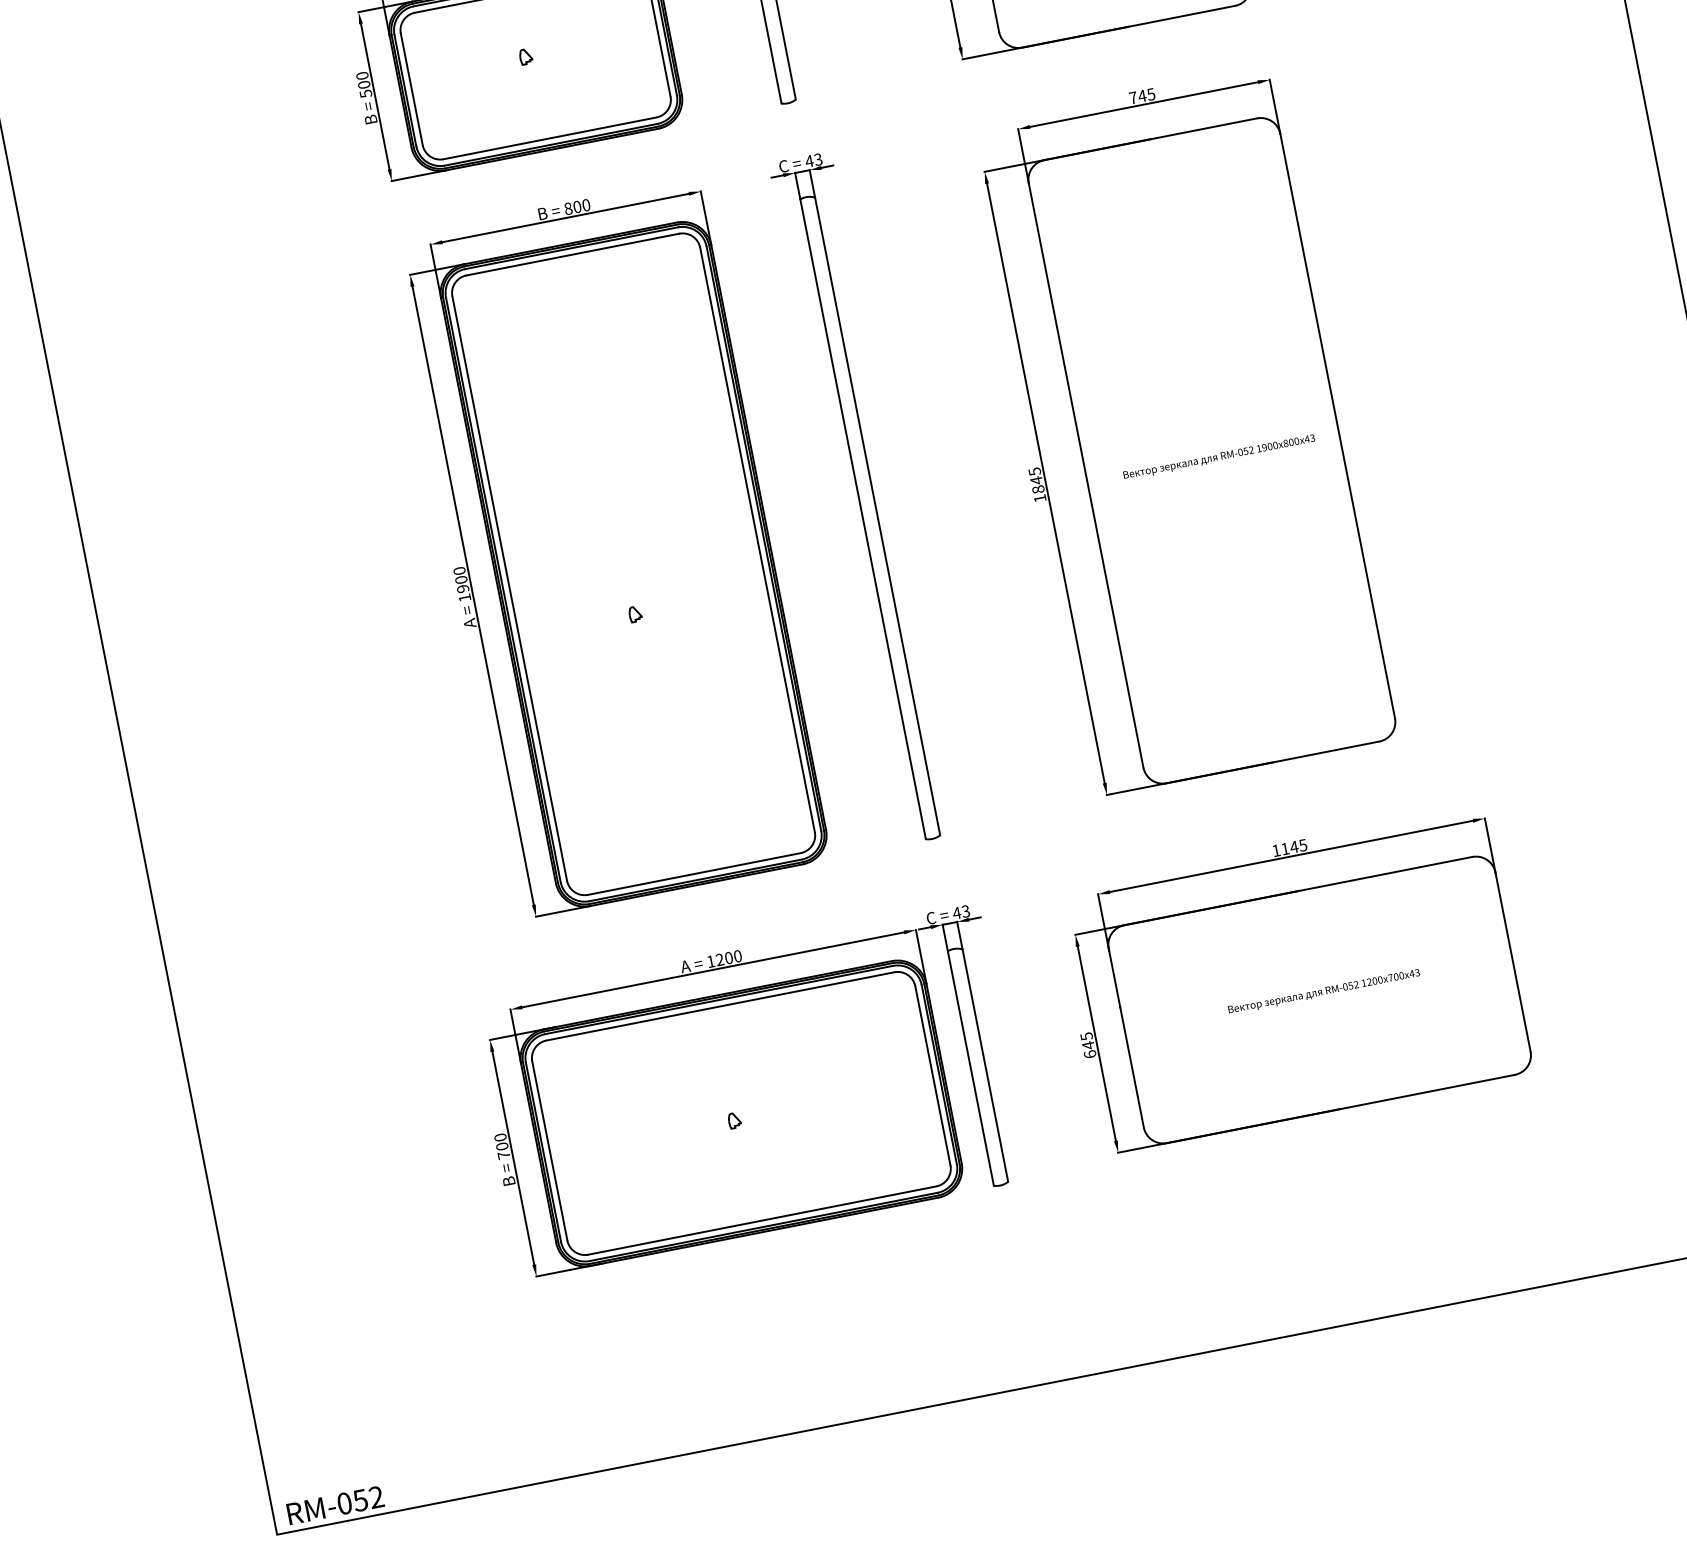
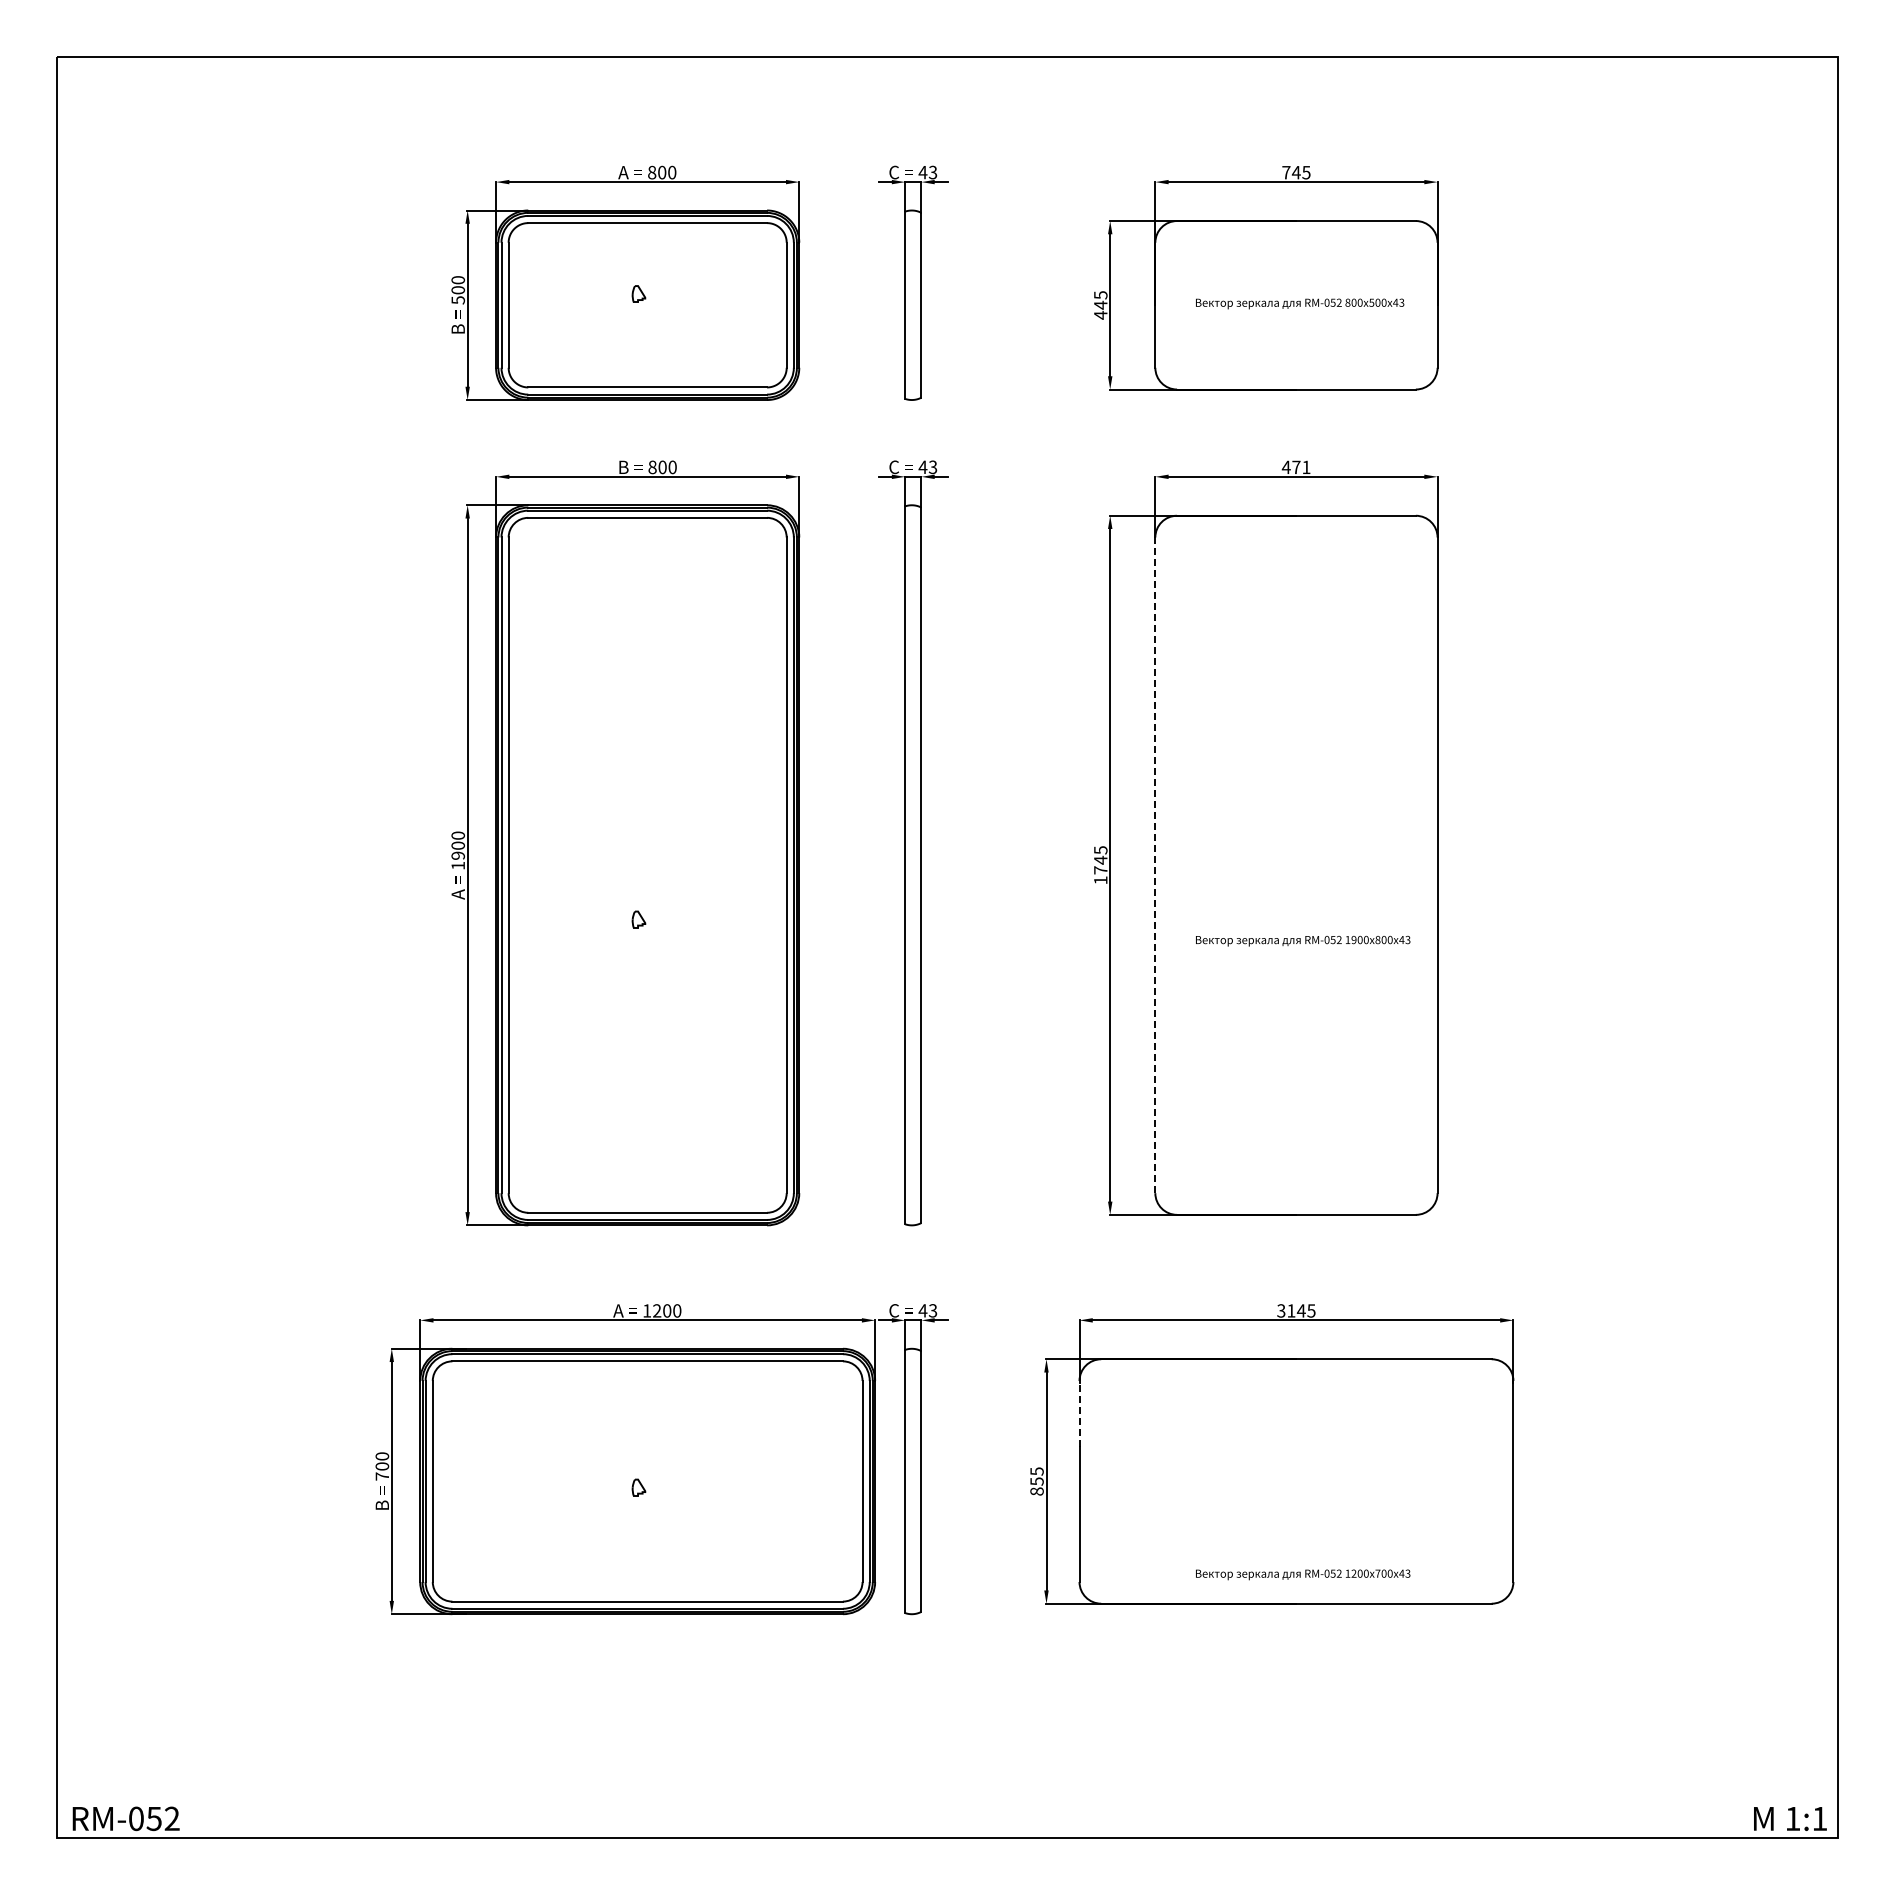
text: (1141, 96) -> (1295, 467), 745 -> 471
text: (1219, 456) -> (1303, 940), moved
line: (1086, 475) -> (1155, 865), solid -> dashed
text: (1038, 489) -> (1100, 870), 1845 -> 1745
text: (1276, 850) -> (1281, 1310), 1145 -> 3145
line: (1114, 977) -> (1079, 1413), solid -> dashed
text: (1324, 991) -> (1303, 1574), moved
text: (1088, 1049) -> (1036, 1486), 645 -> 855

